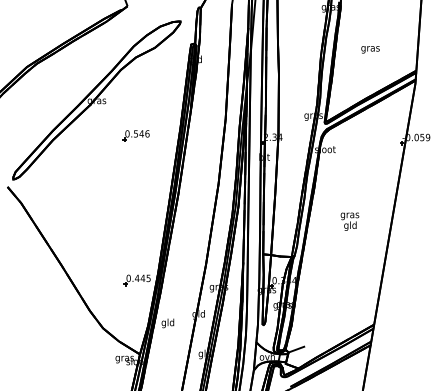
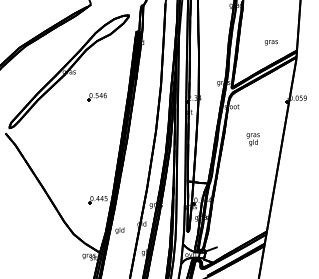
text: (370, 49) -> (271, 42), moved
text: (349, 221) -> (252, 139), moved

